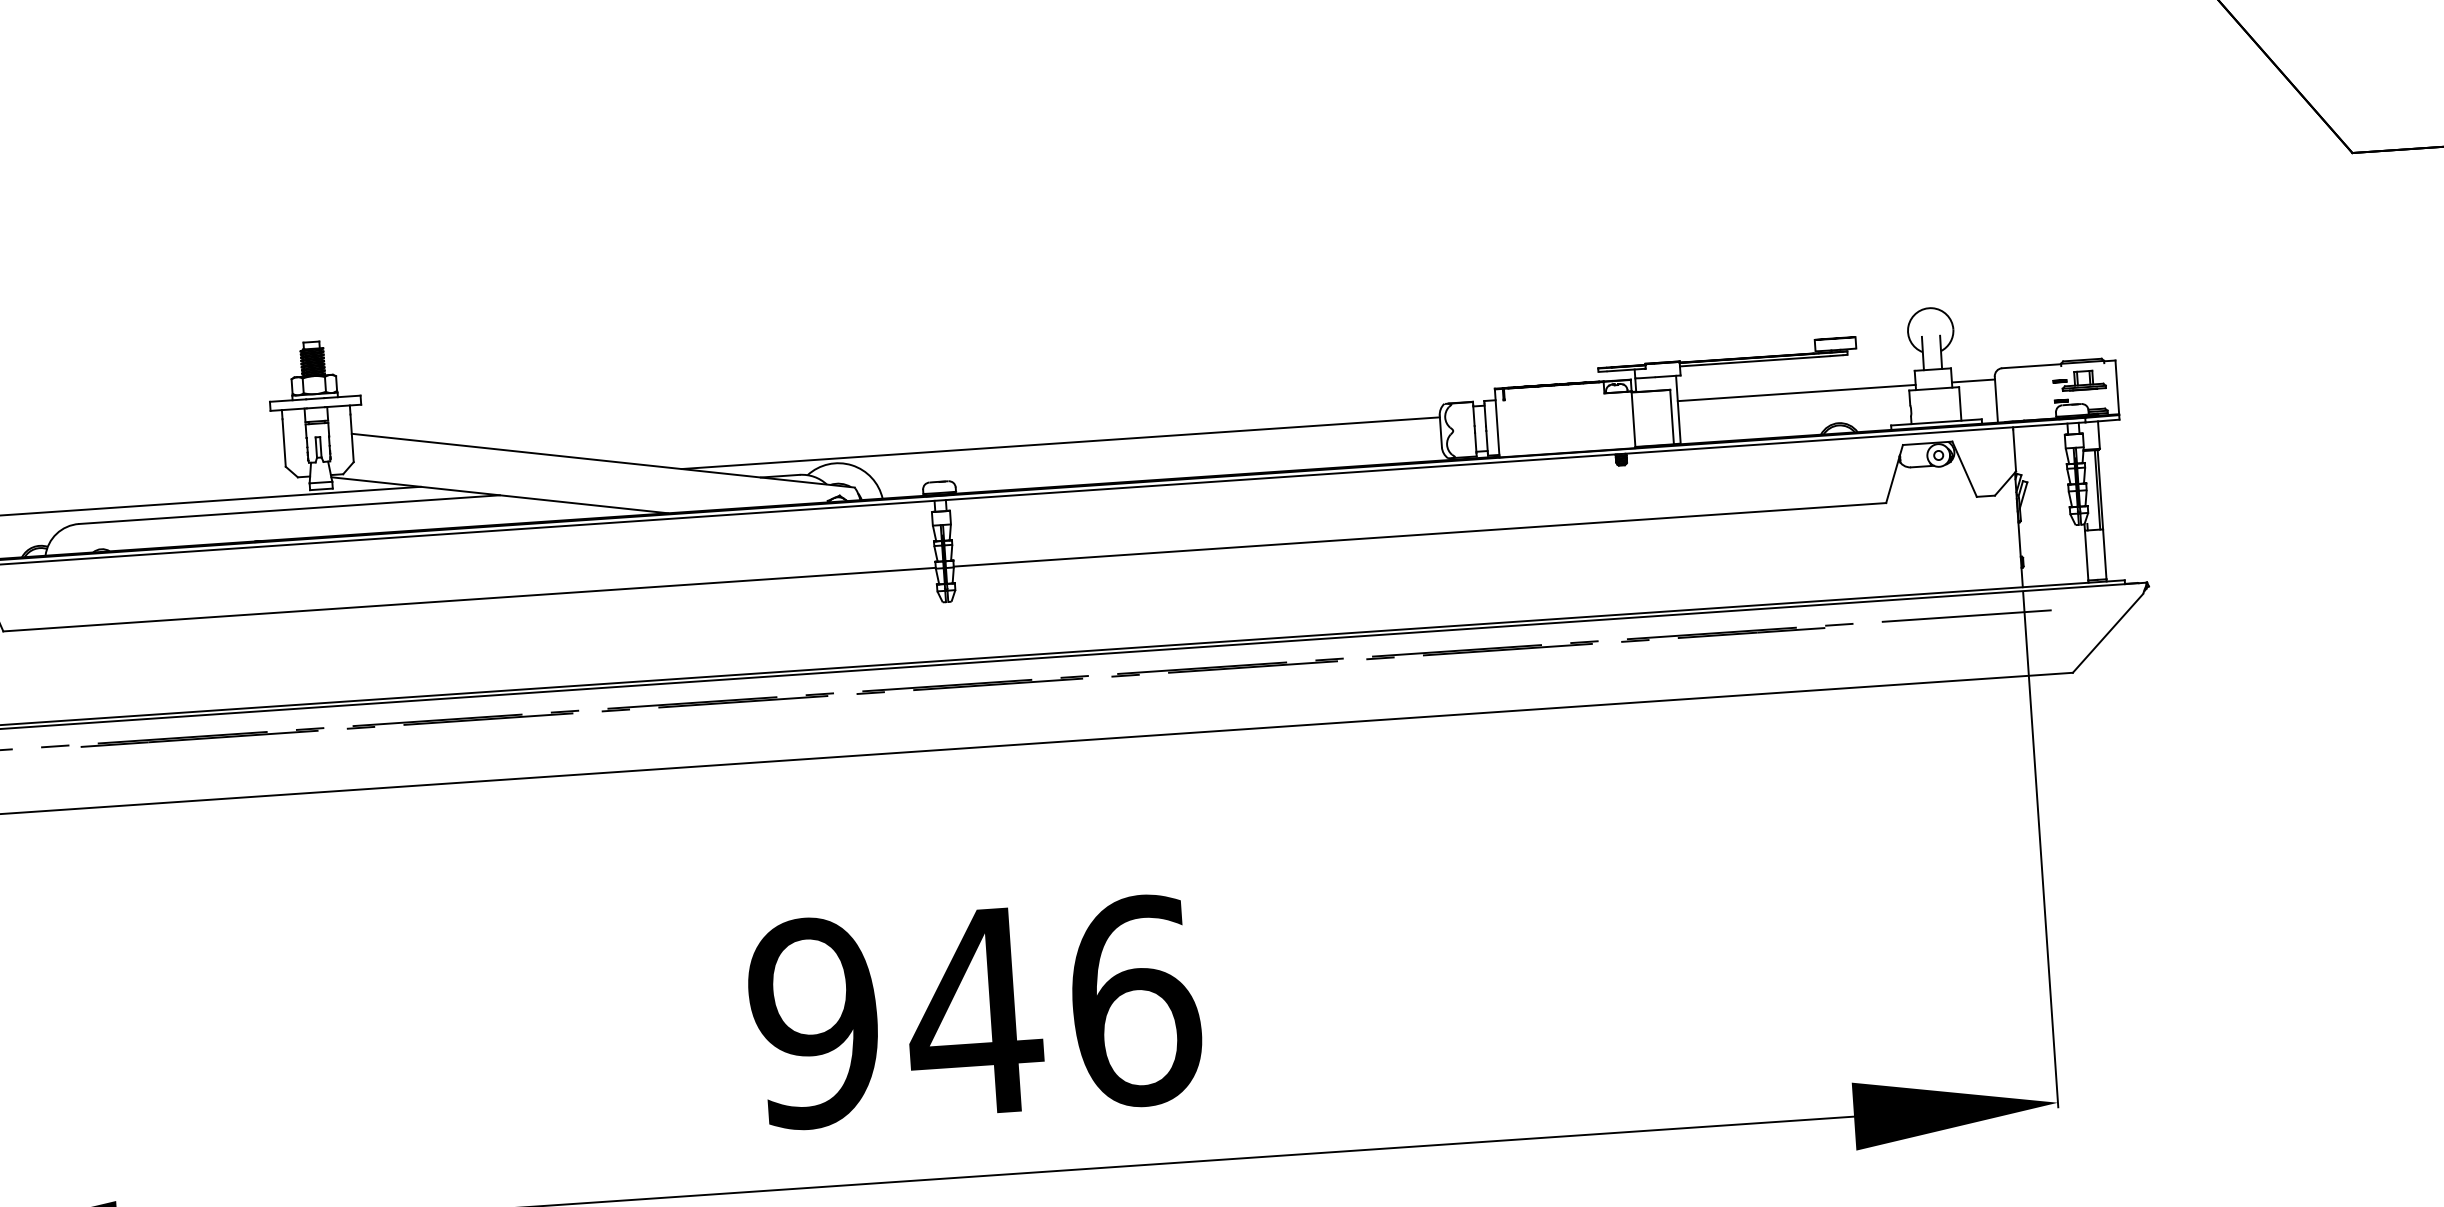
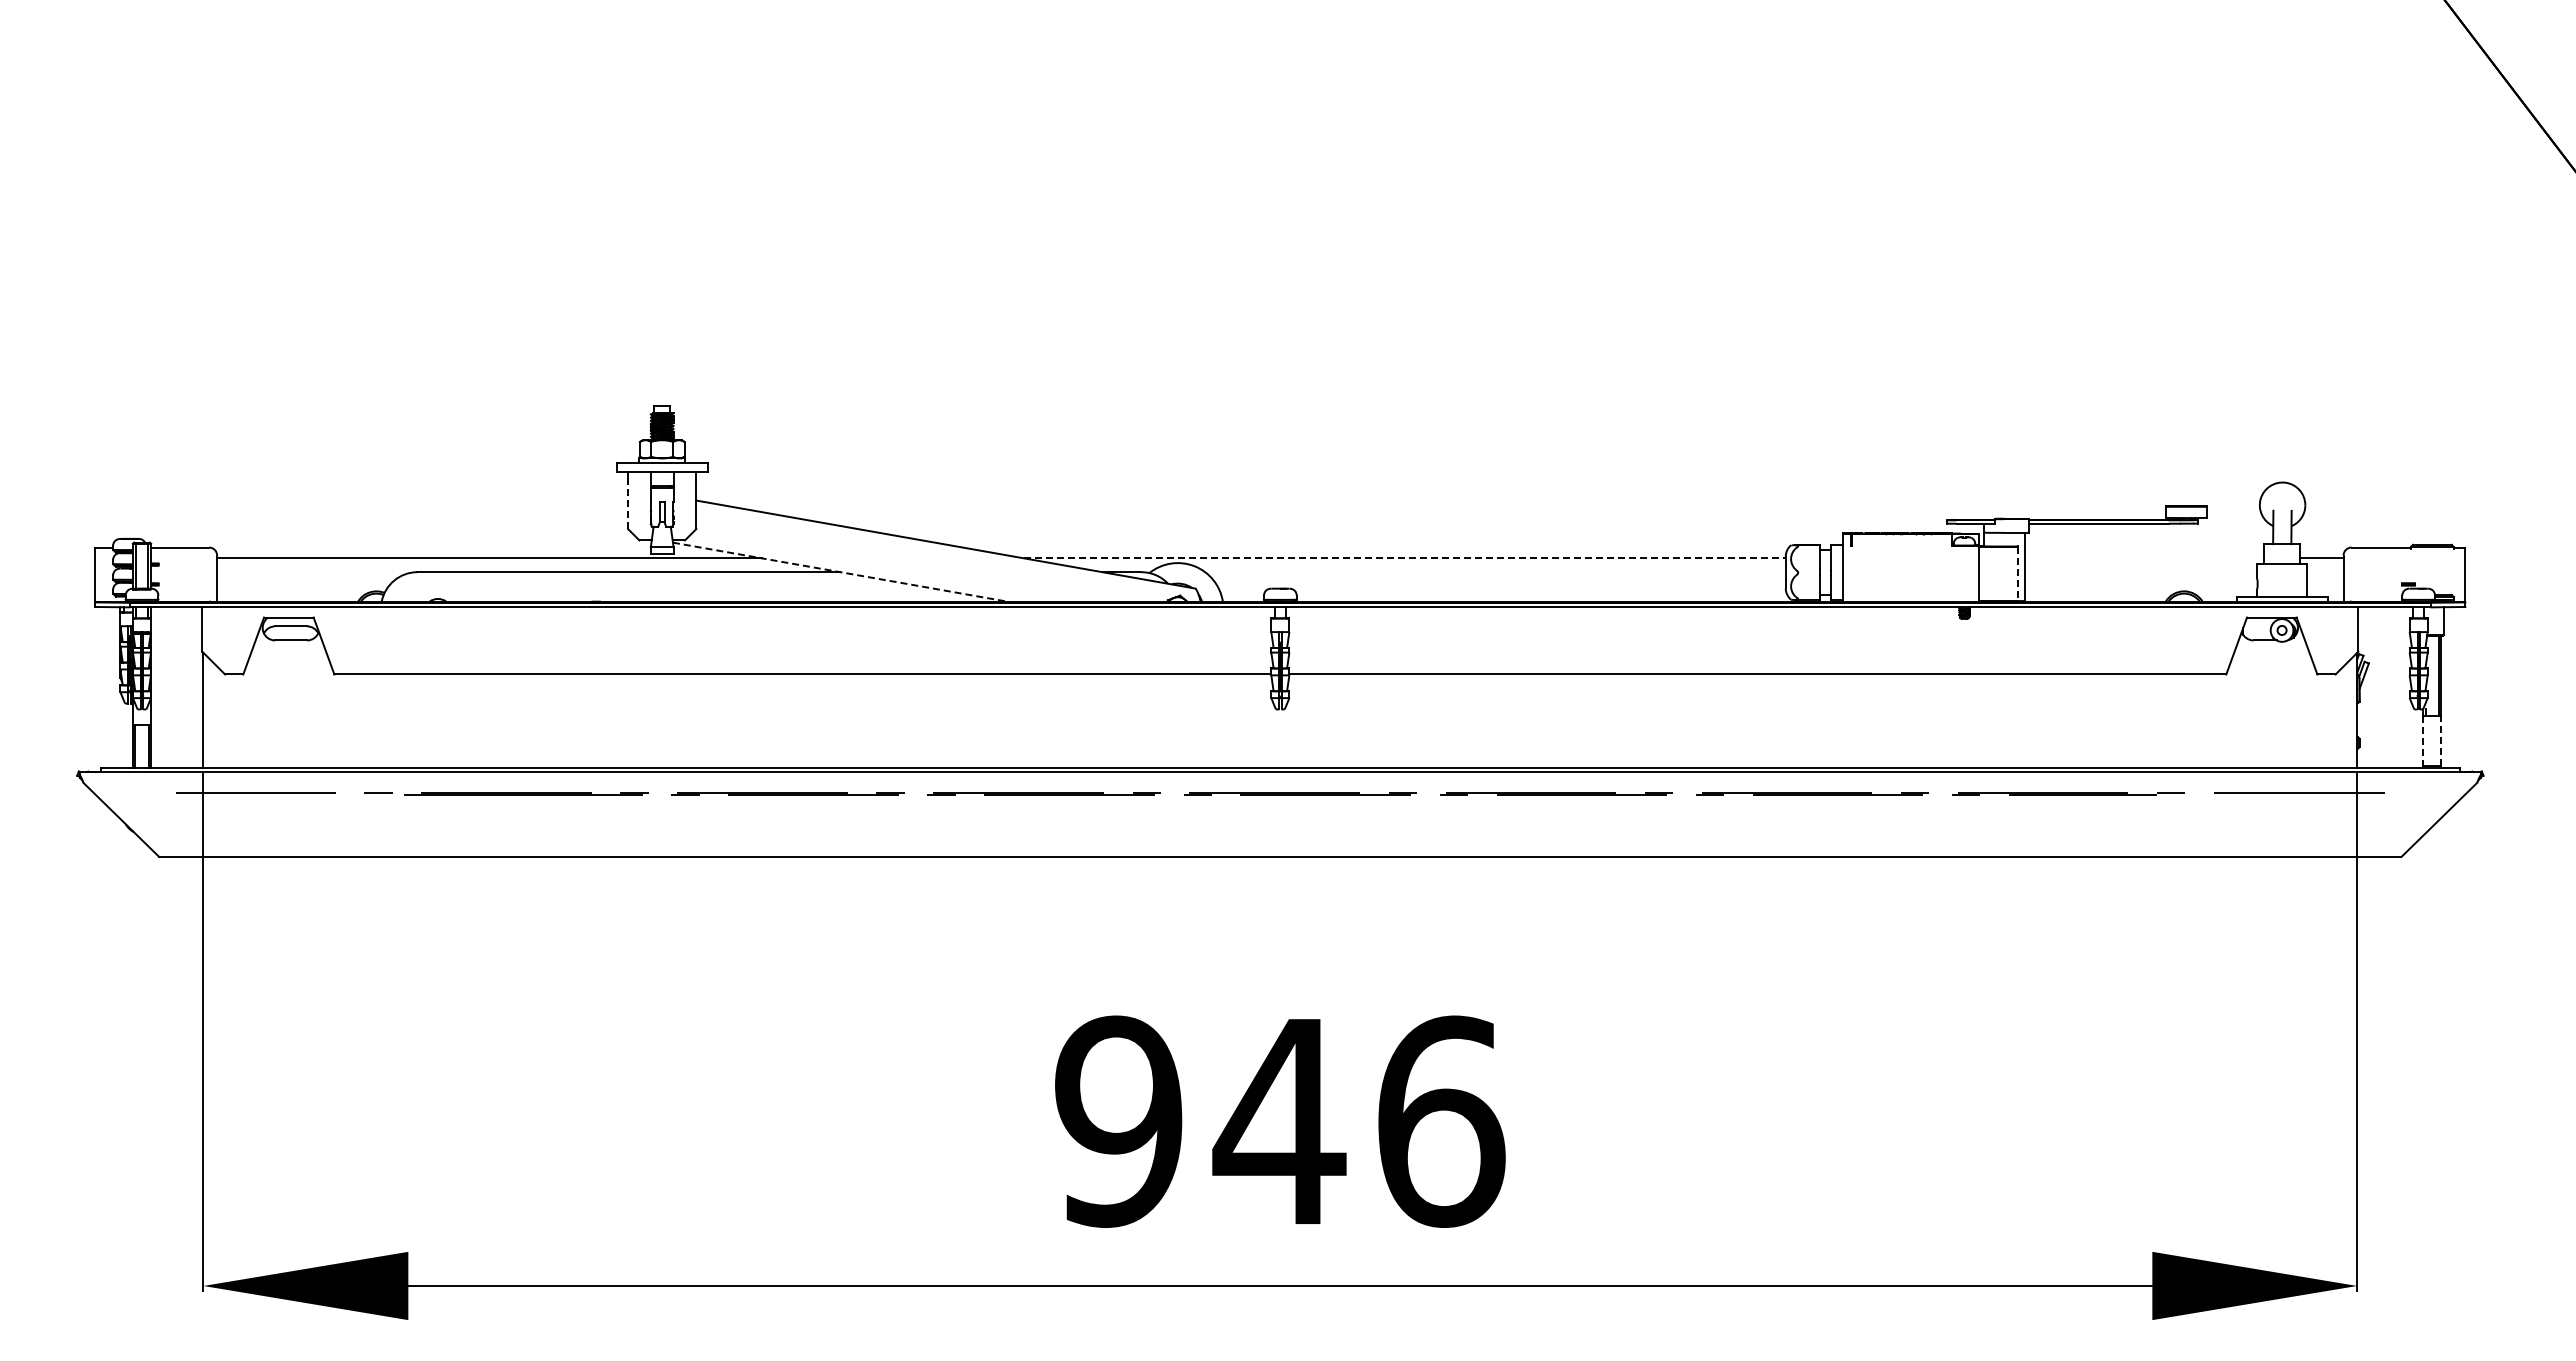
part: (2079, 380) -> (2427, 565), removed
line: (1795, 393) -> (2143, 558), removed
line: (1672, 417) -> (2018, 574), solid -> dashed
line: (284, 443) -> (628, 505), solid -> dashed
line: (1060, 443) -> (1404, 558), solid -> dashed
line: (500, 495) -> (840, 572), solid -> dashed
line: (2104, 554) -> (2441, 740), solid -> dashed
line: (2086, 556) -> (2423, 741), solid -> dashed

